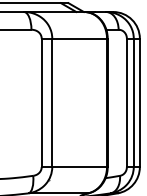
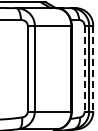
line: (126, 102) -> (84, 68), solid -> dashed
line: (140, 102) -> (93, 68), solid -> dashed

